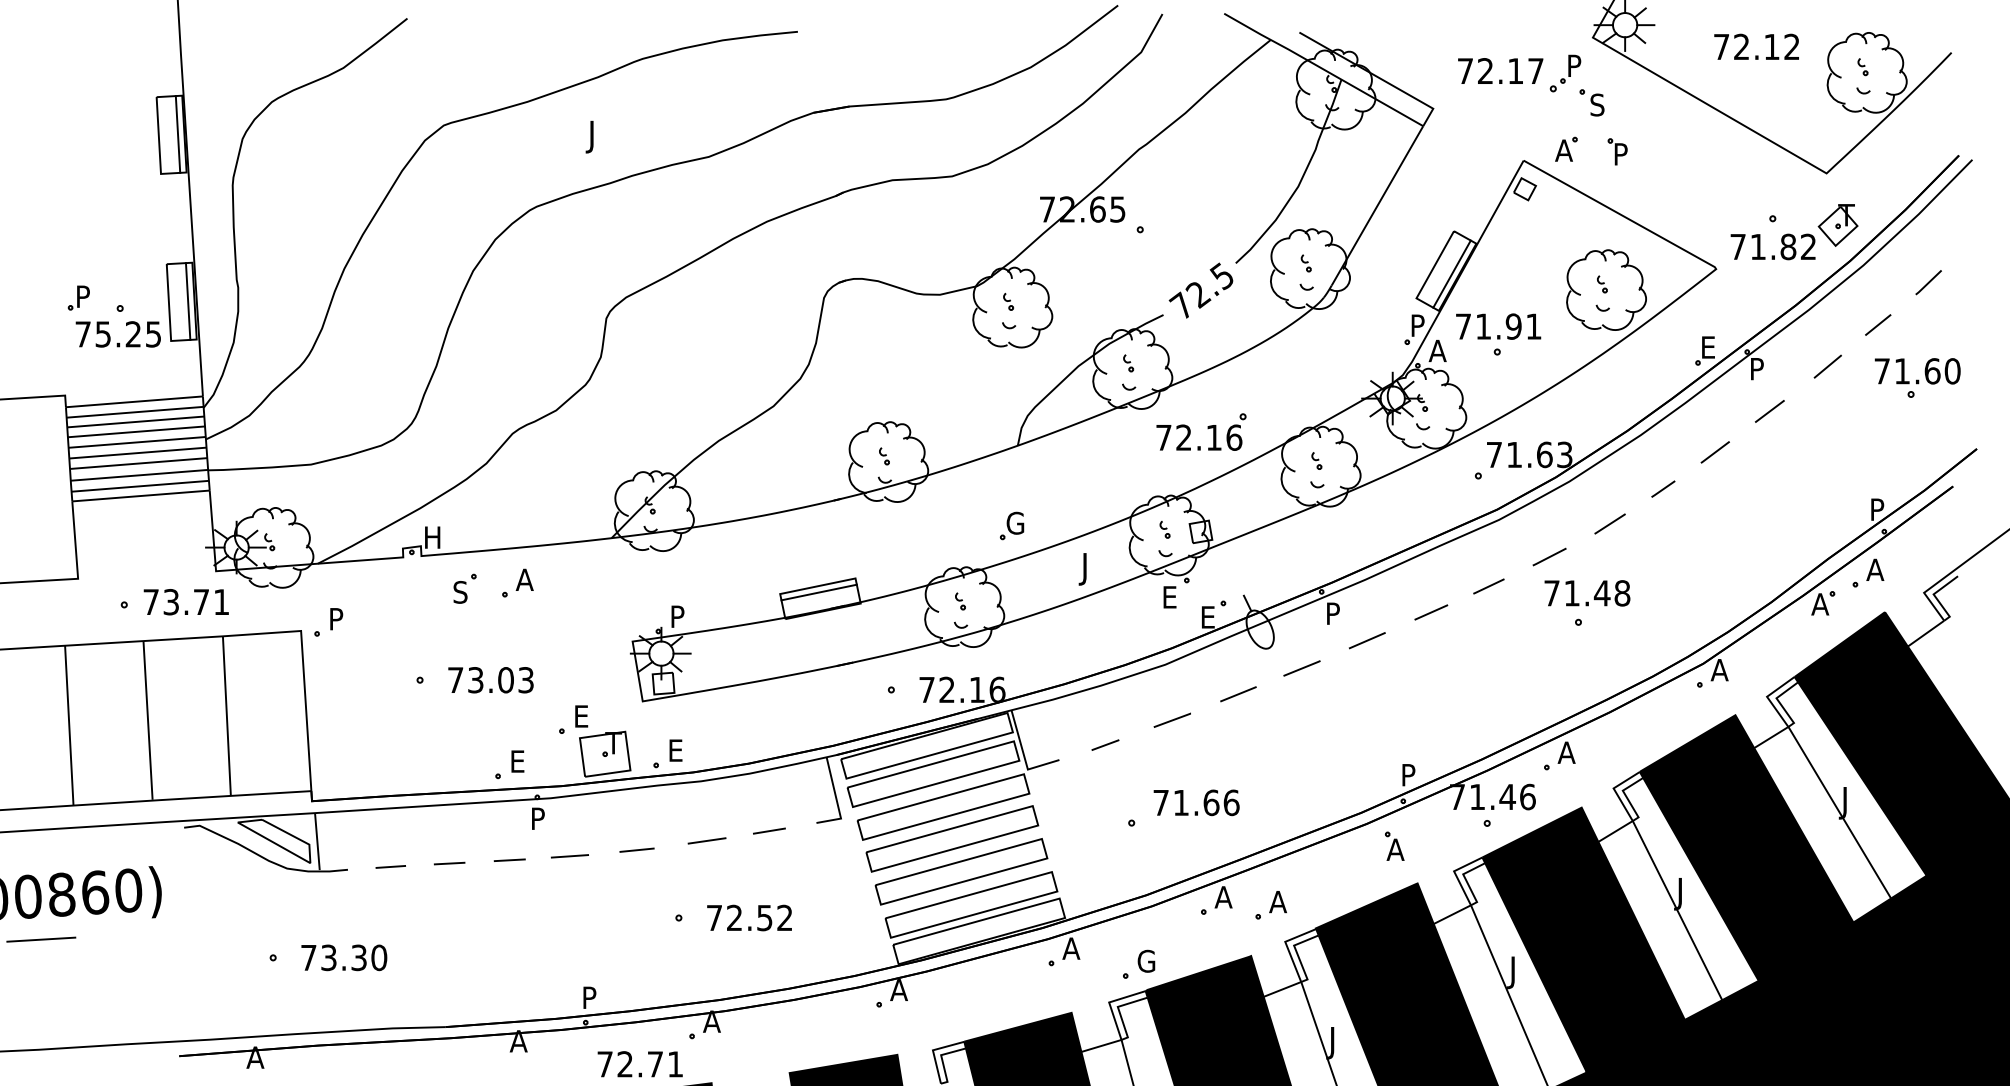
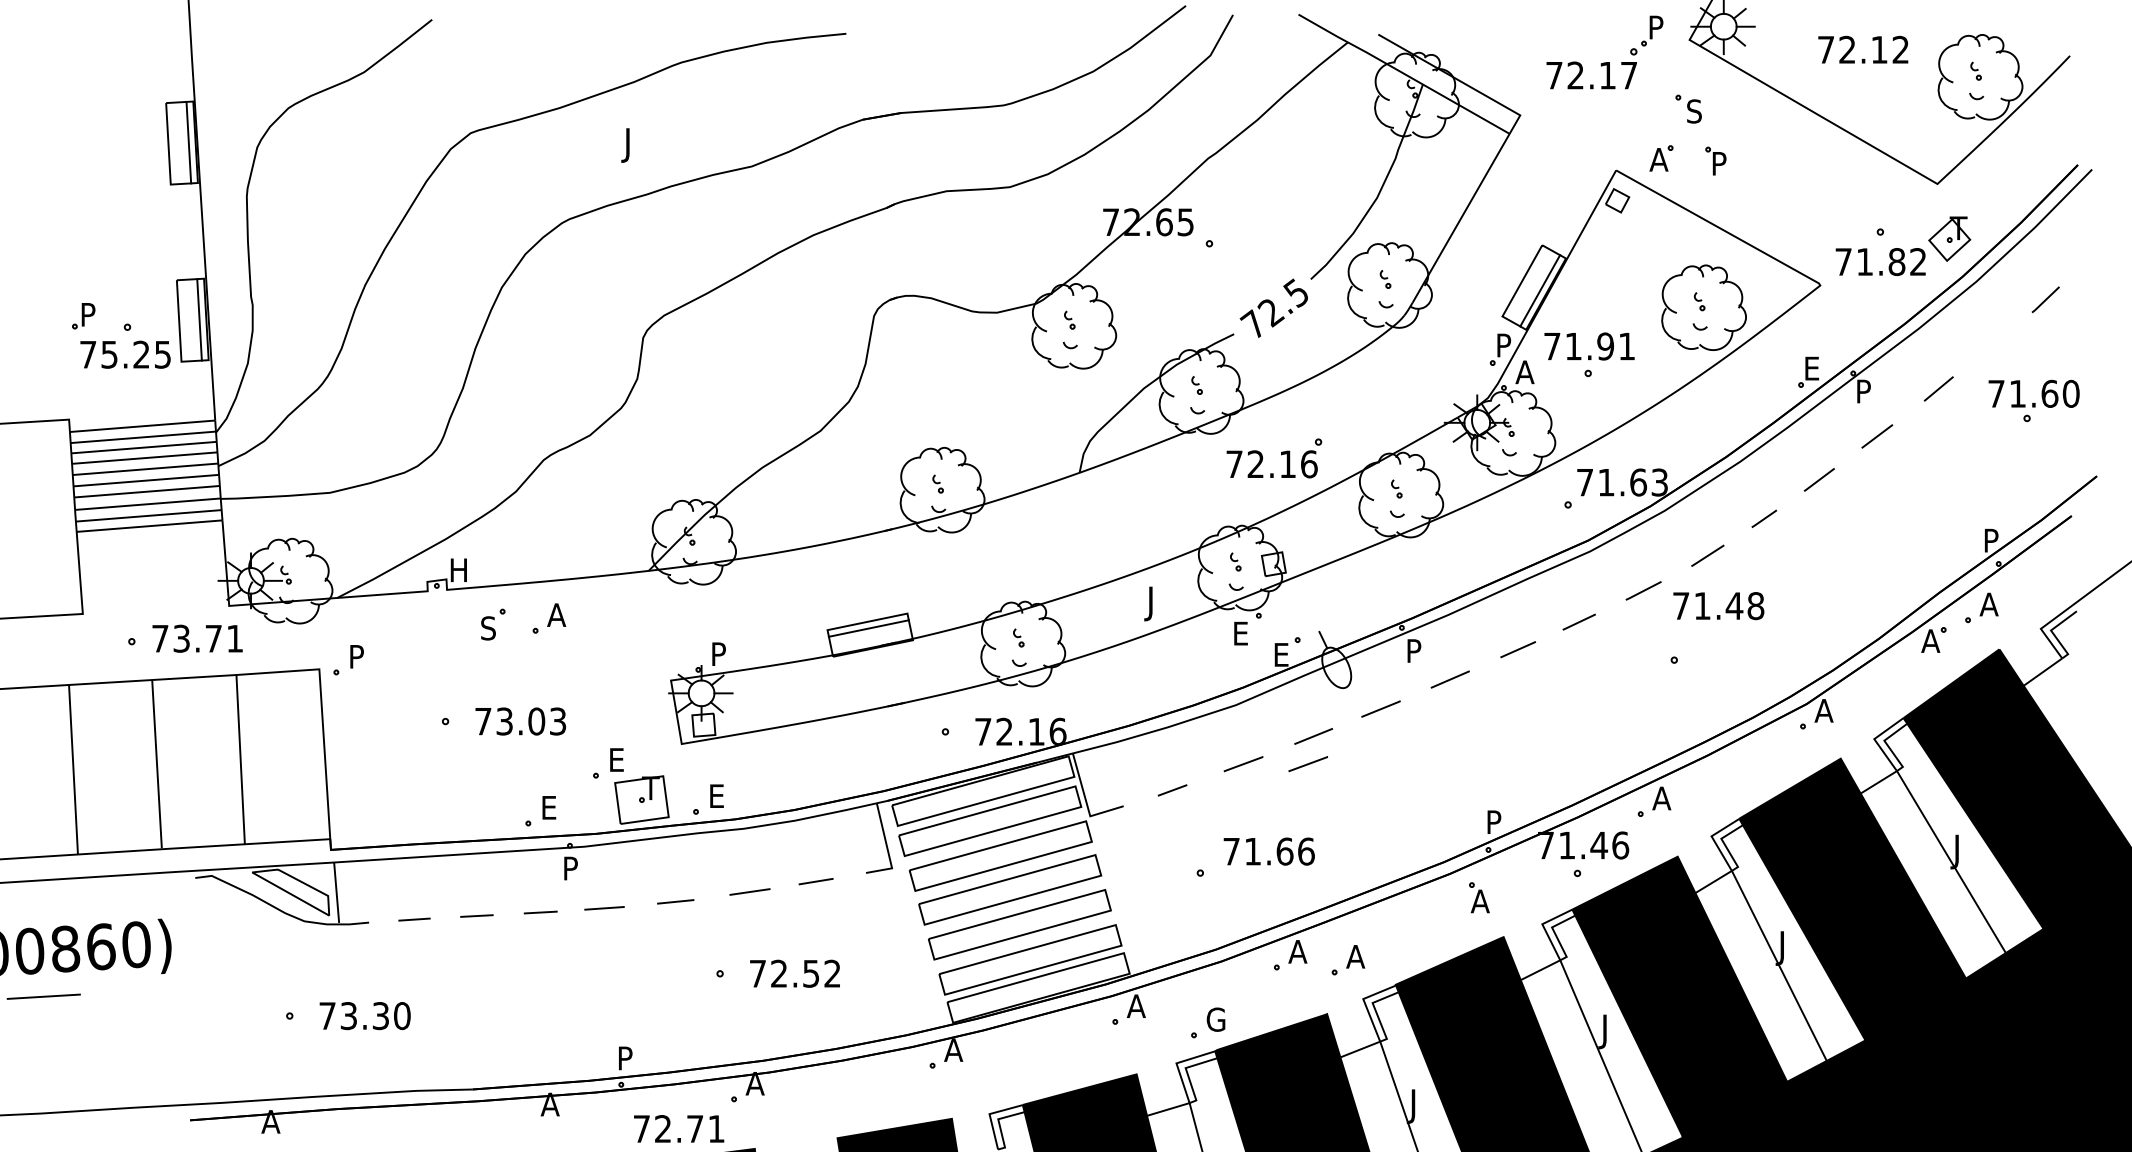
part: (1565, 73) -> (1646, 35), moved
line: (1878, 324) -> (1992, 344), removed
part: (1011, 525) -> (1072, 557), removed
text: (1587, 593) -> (1718, 606), moved
line: (1232, 719) -> (1307, 763), added

